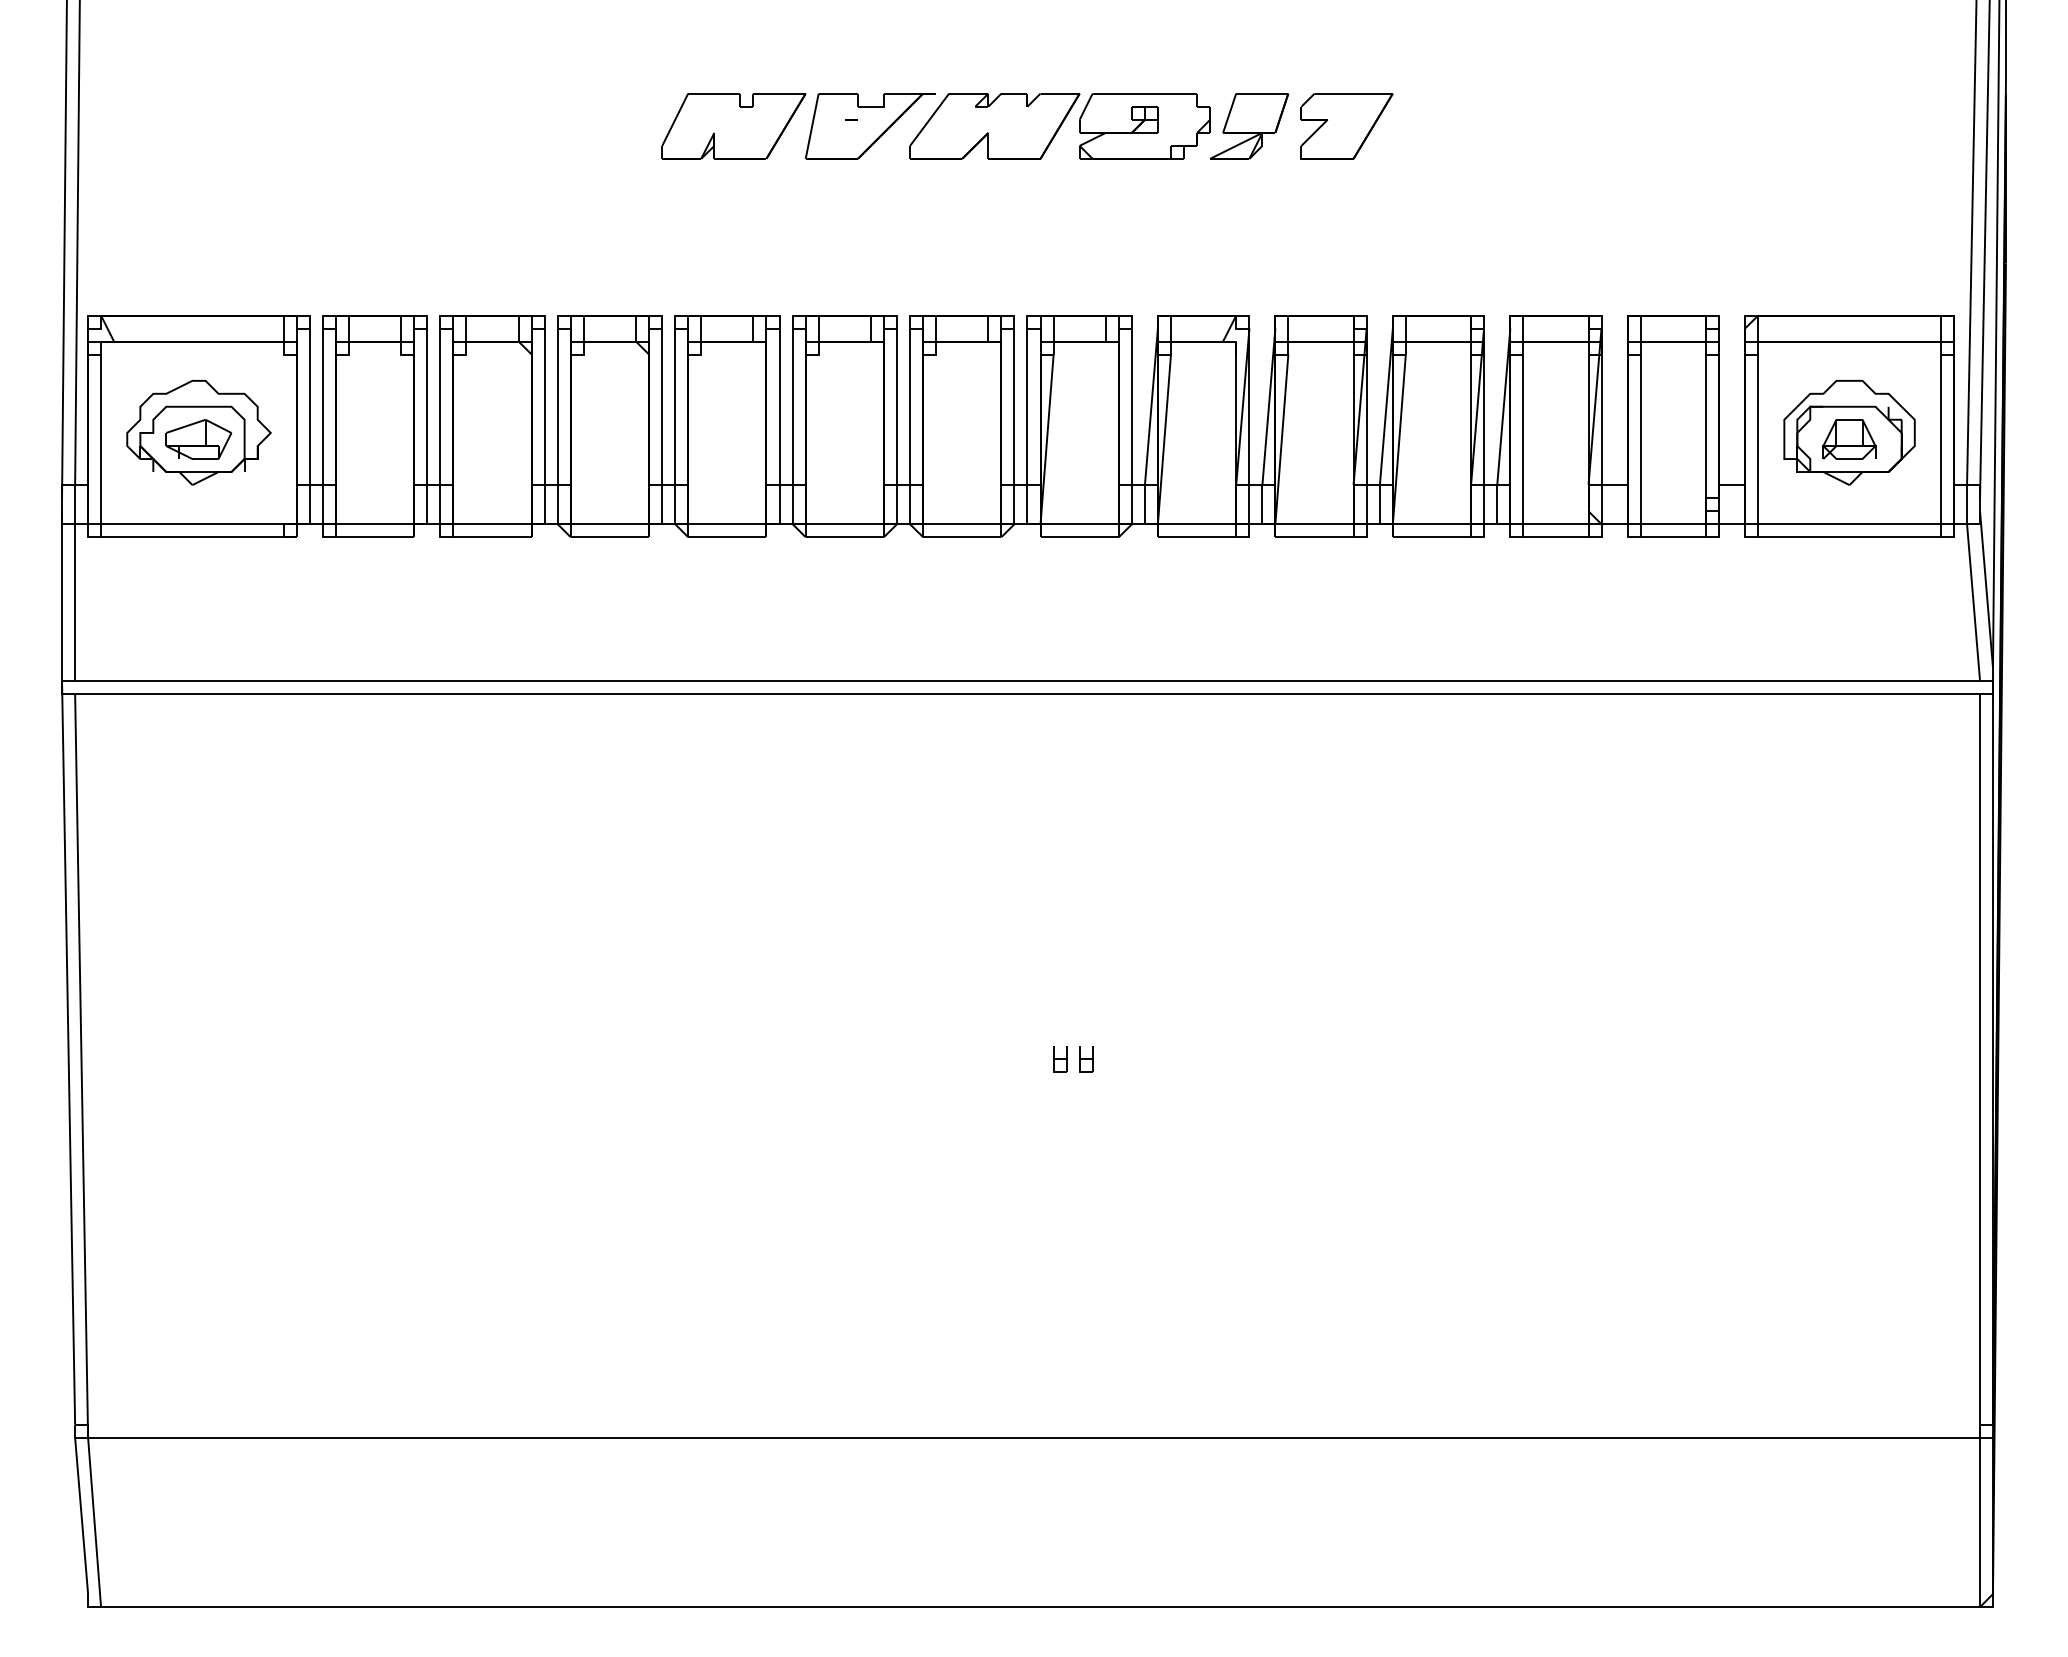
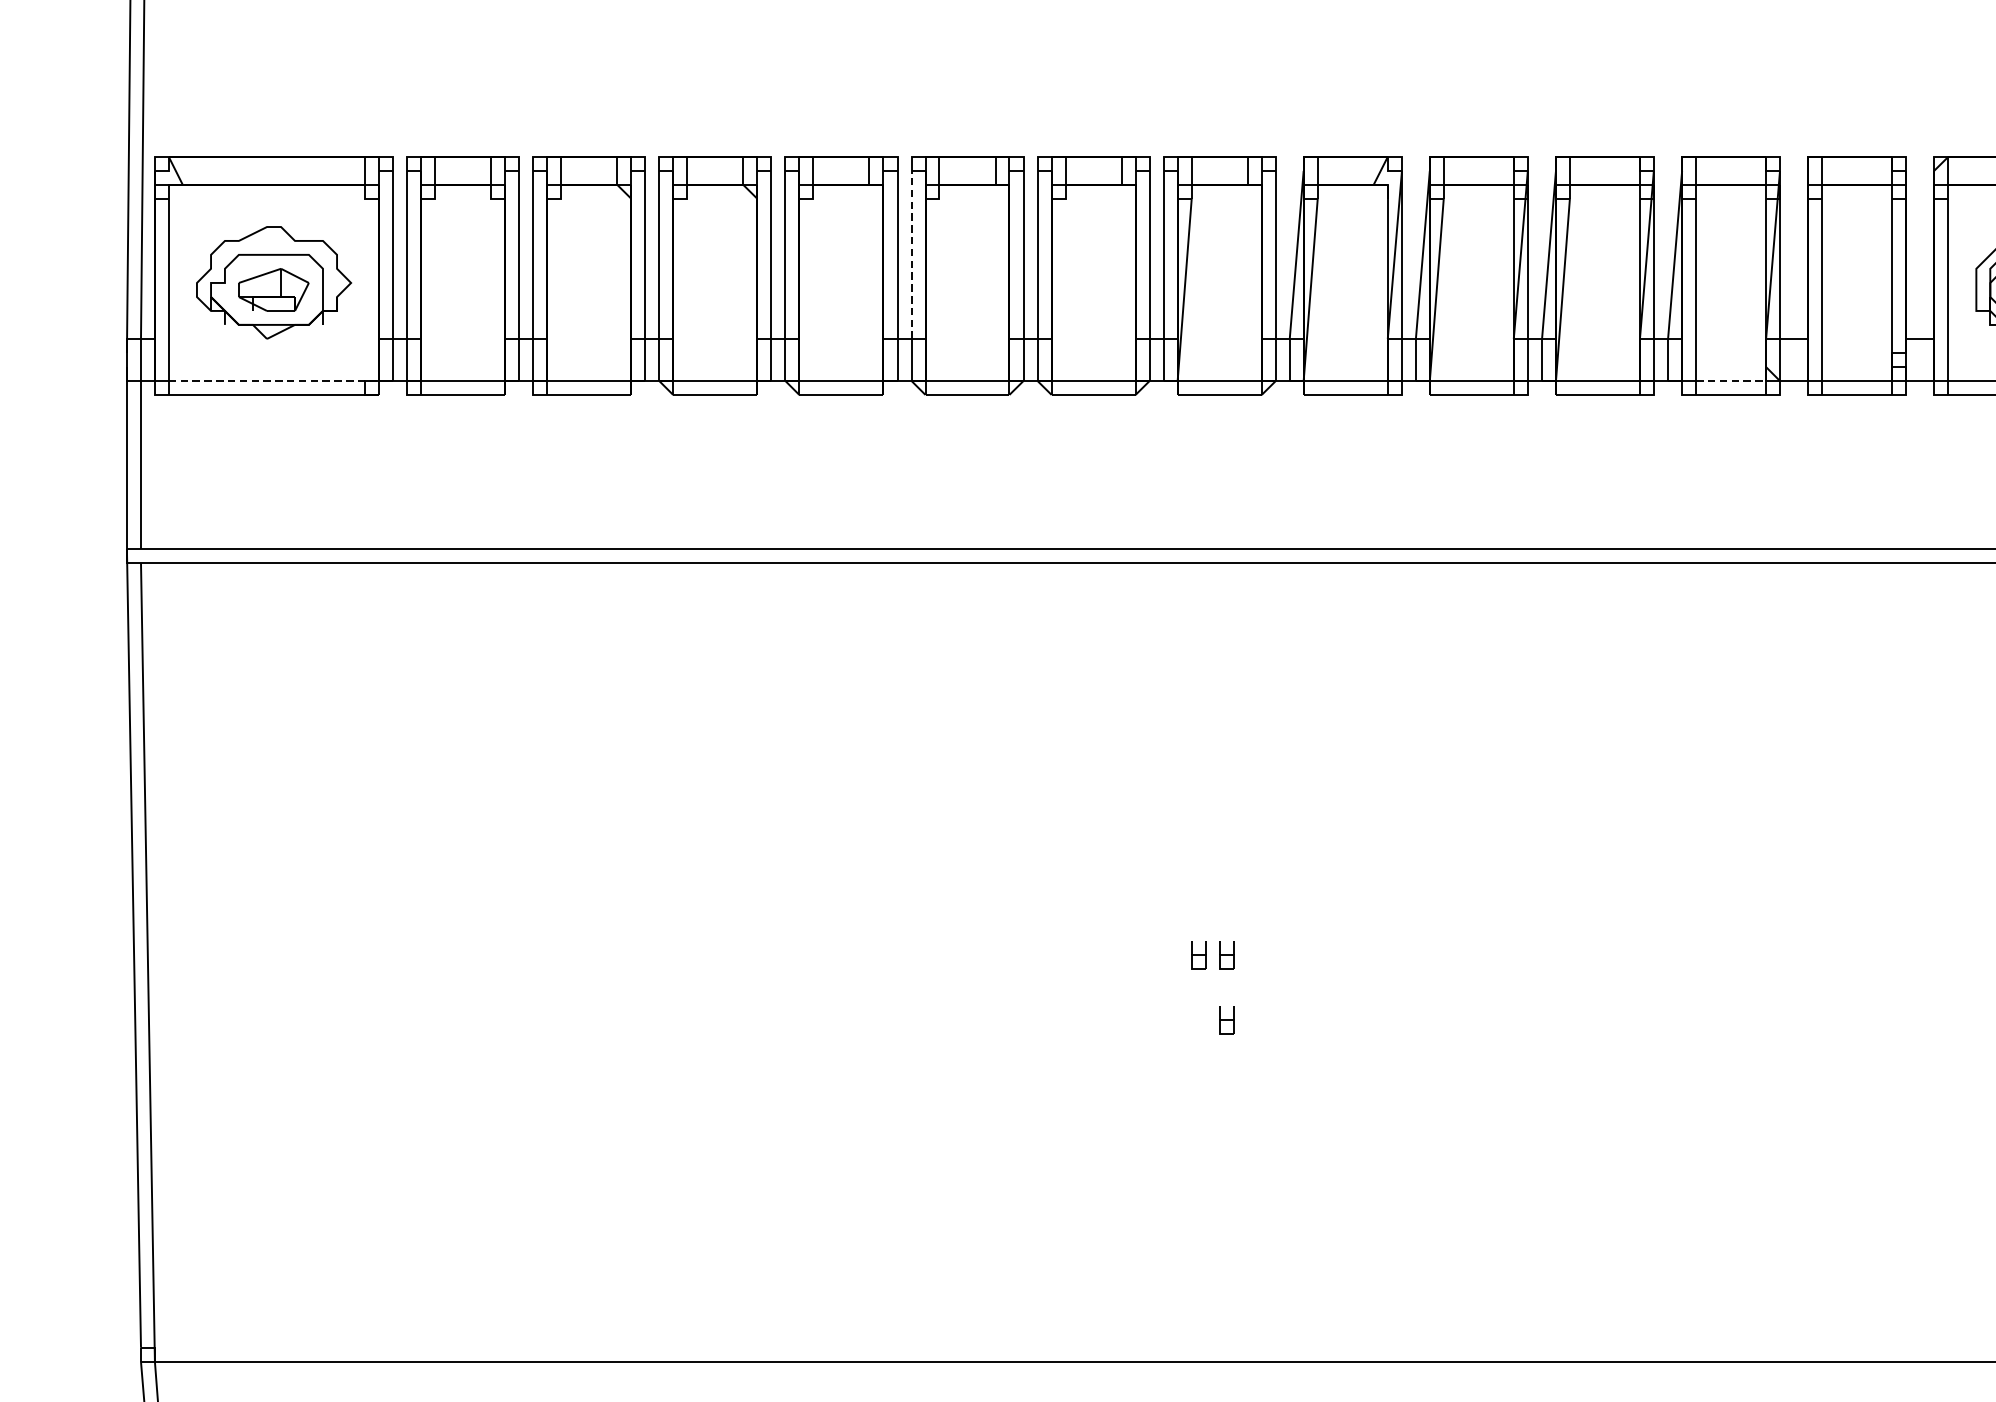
line: (792, 406) -> (911, 254), solid -> dashed
line: (198, 524) -> (273, 381), solid -> dashed
line: (1555, 524) -> (1730, 381), solid -> dashed
part: (1086, 1119) -> (1227, 1020), added

